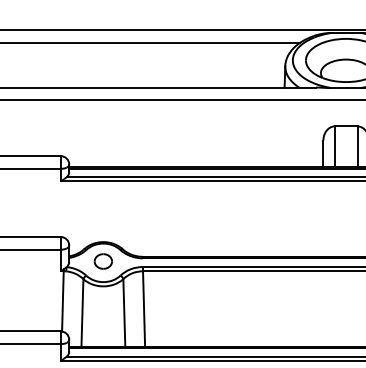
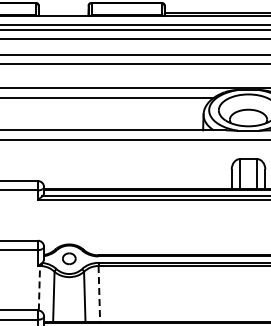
line: (62, 300) -> (39, 287), solid -> dashed
line: (144, 308) -> (99, 293), solid -> dashed

